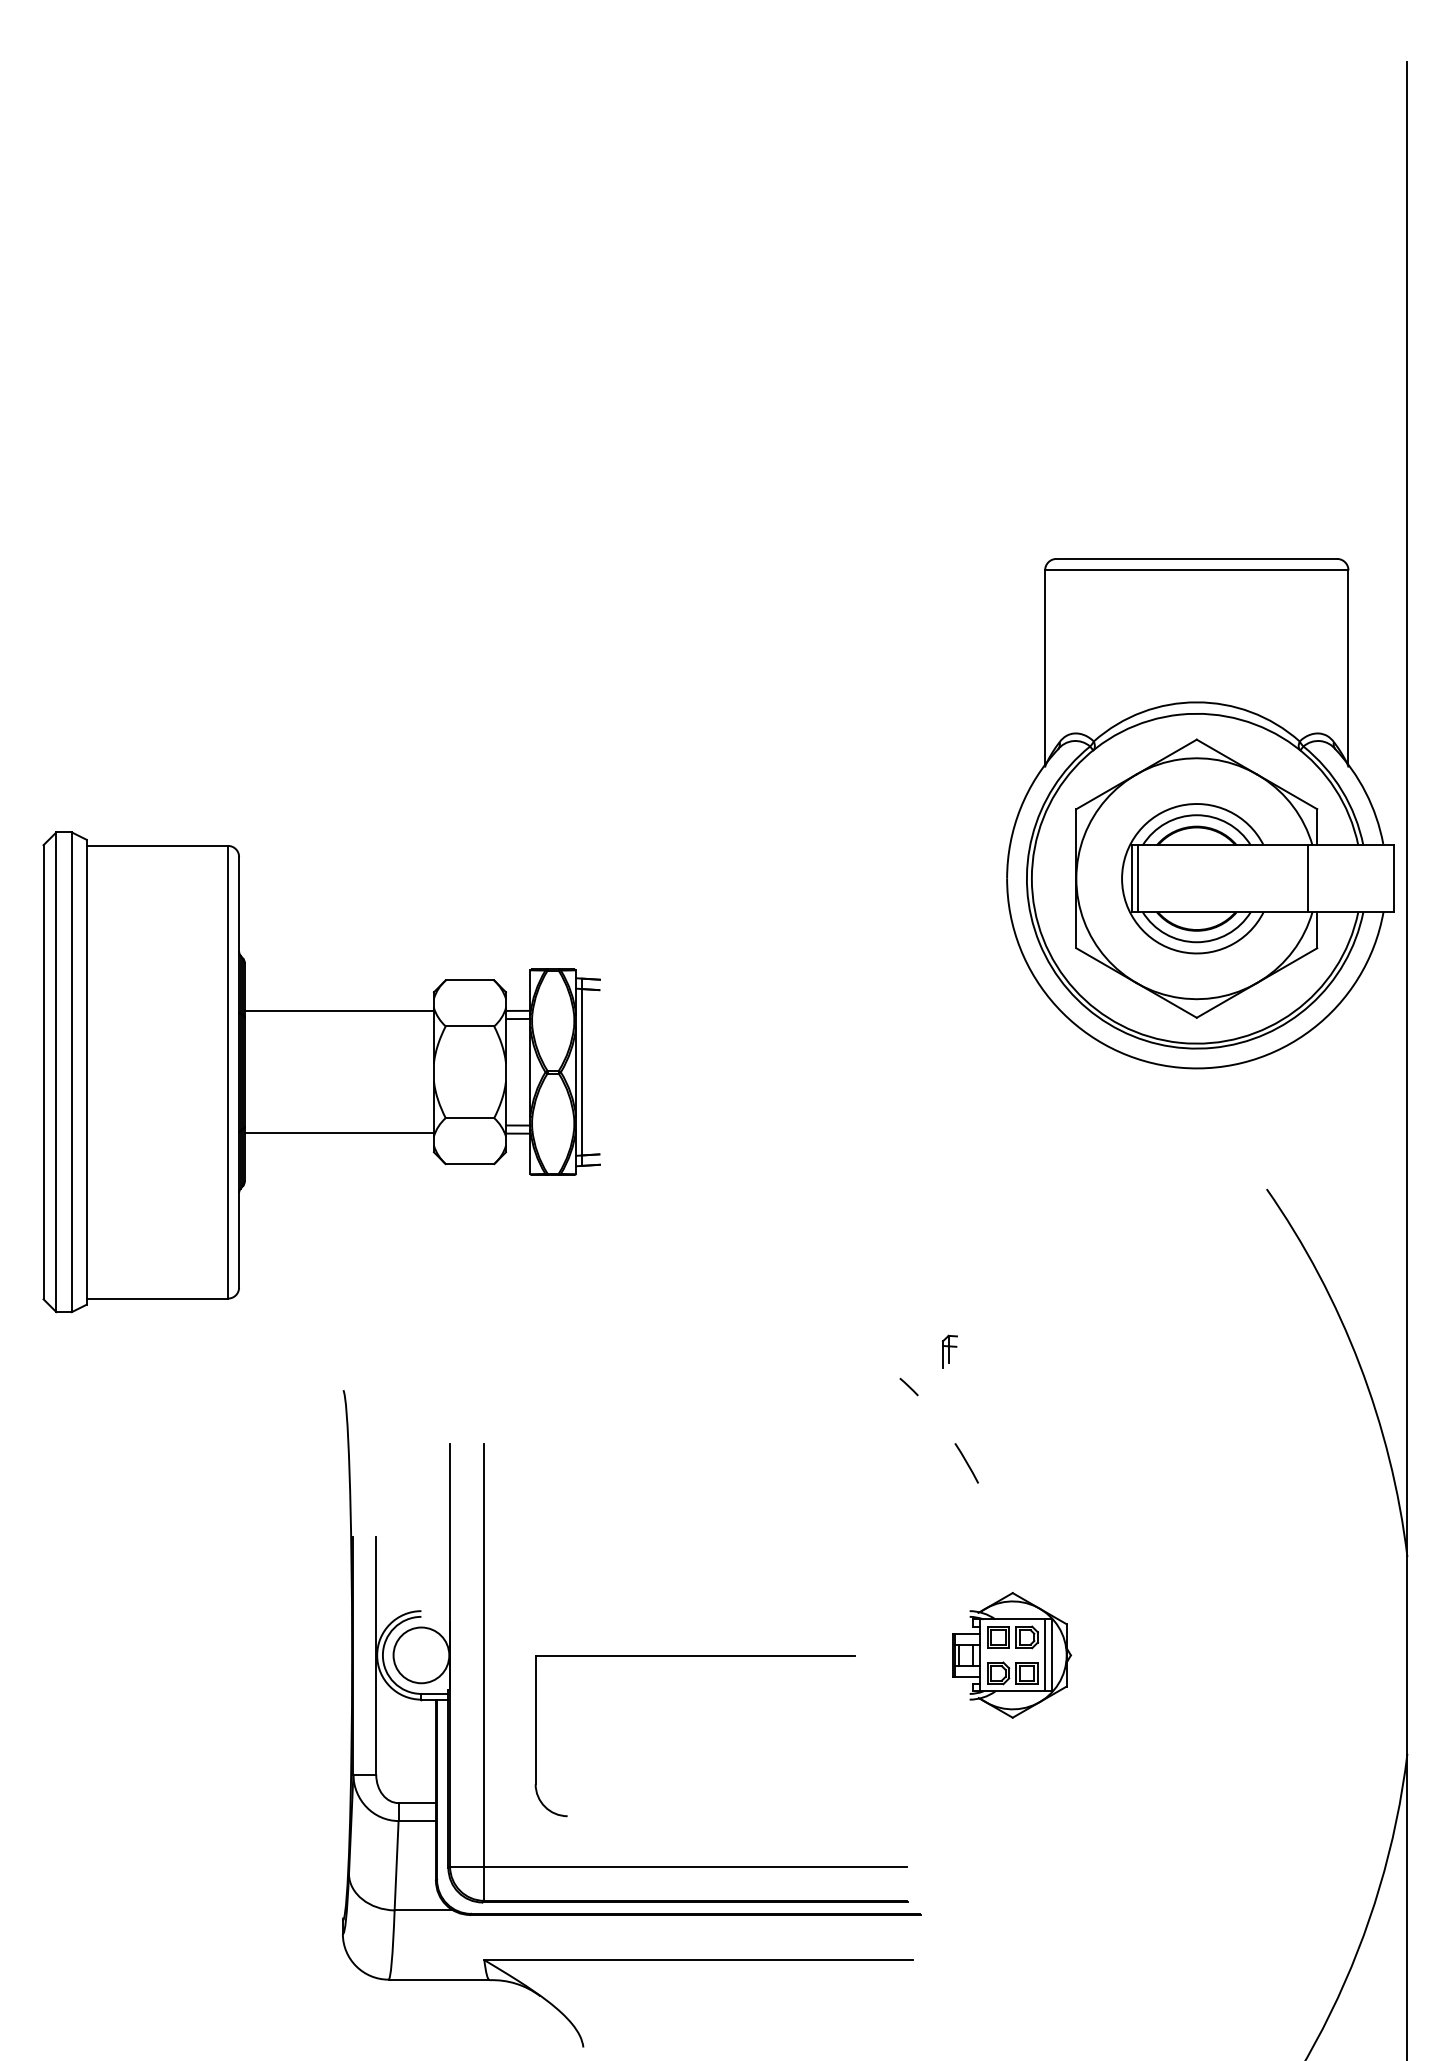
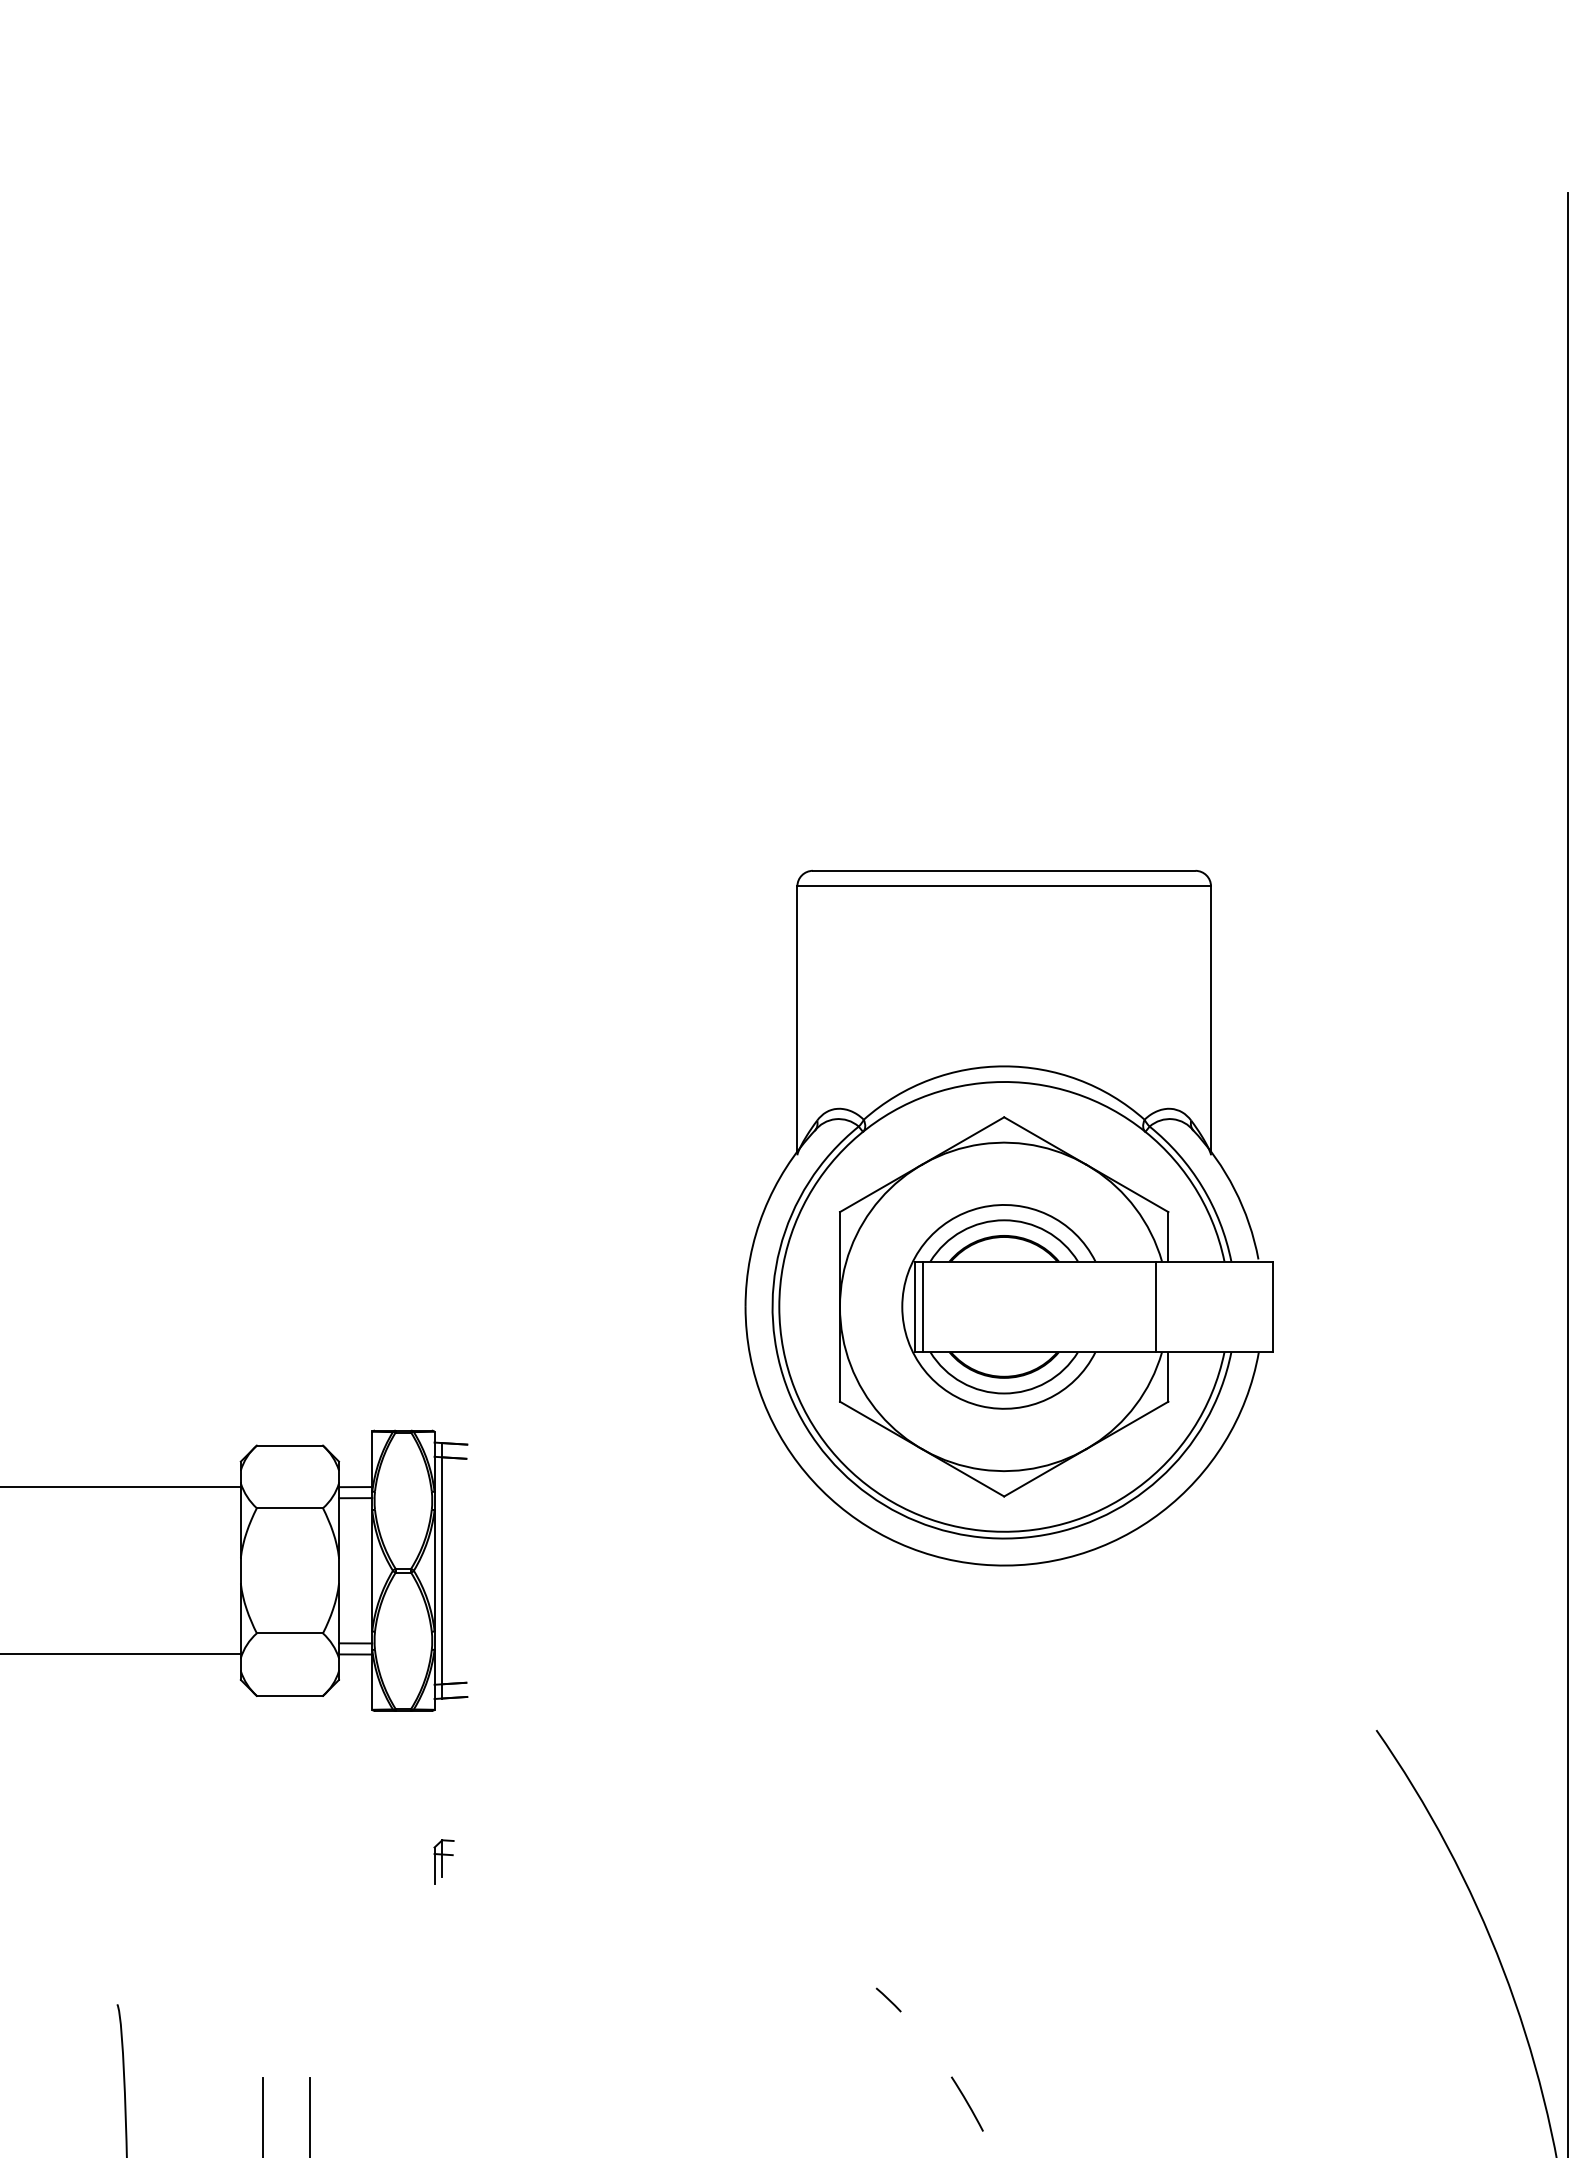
part: (1200, 813) -> (1009, 1217), moved
part: (949, 1351) -> (443, 1861), moved

